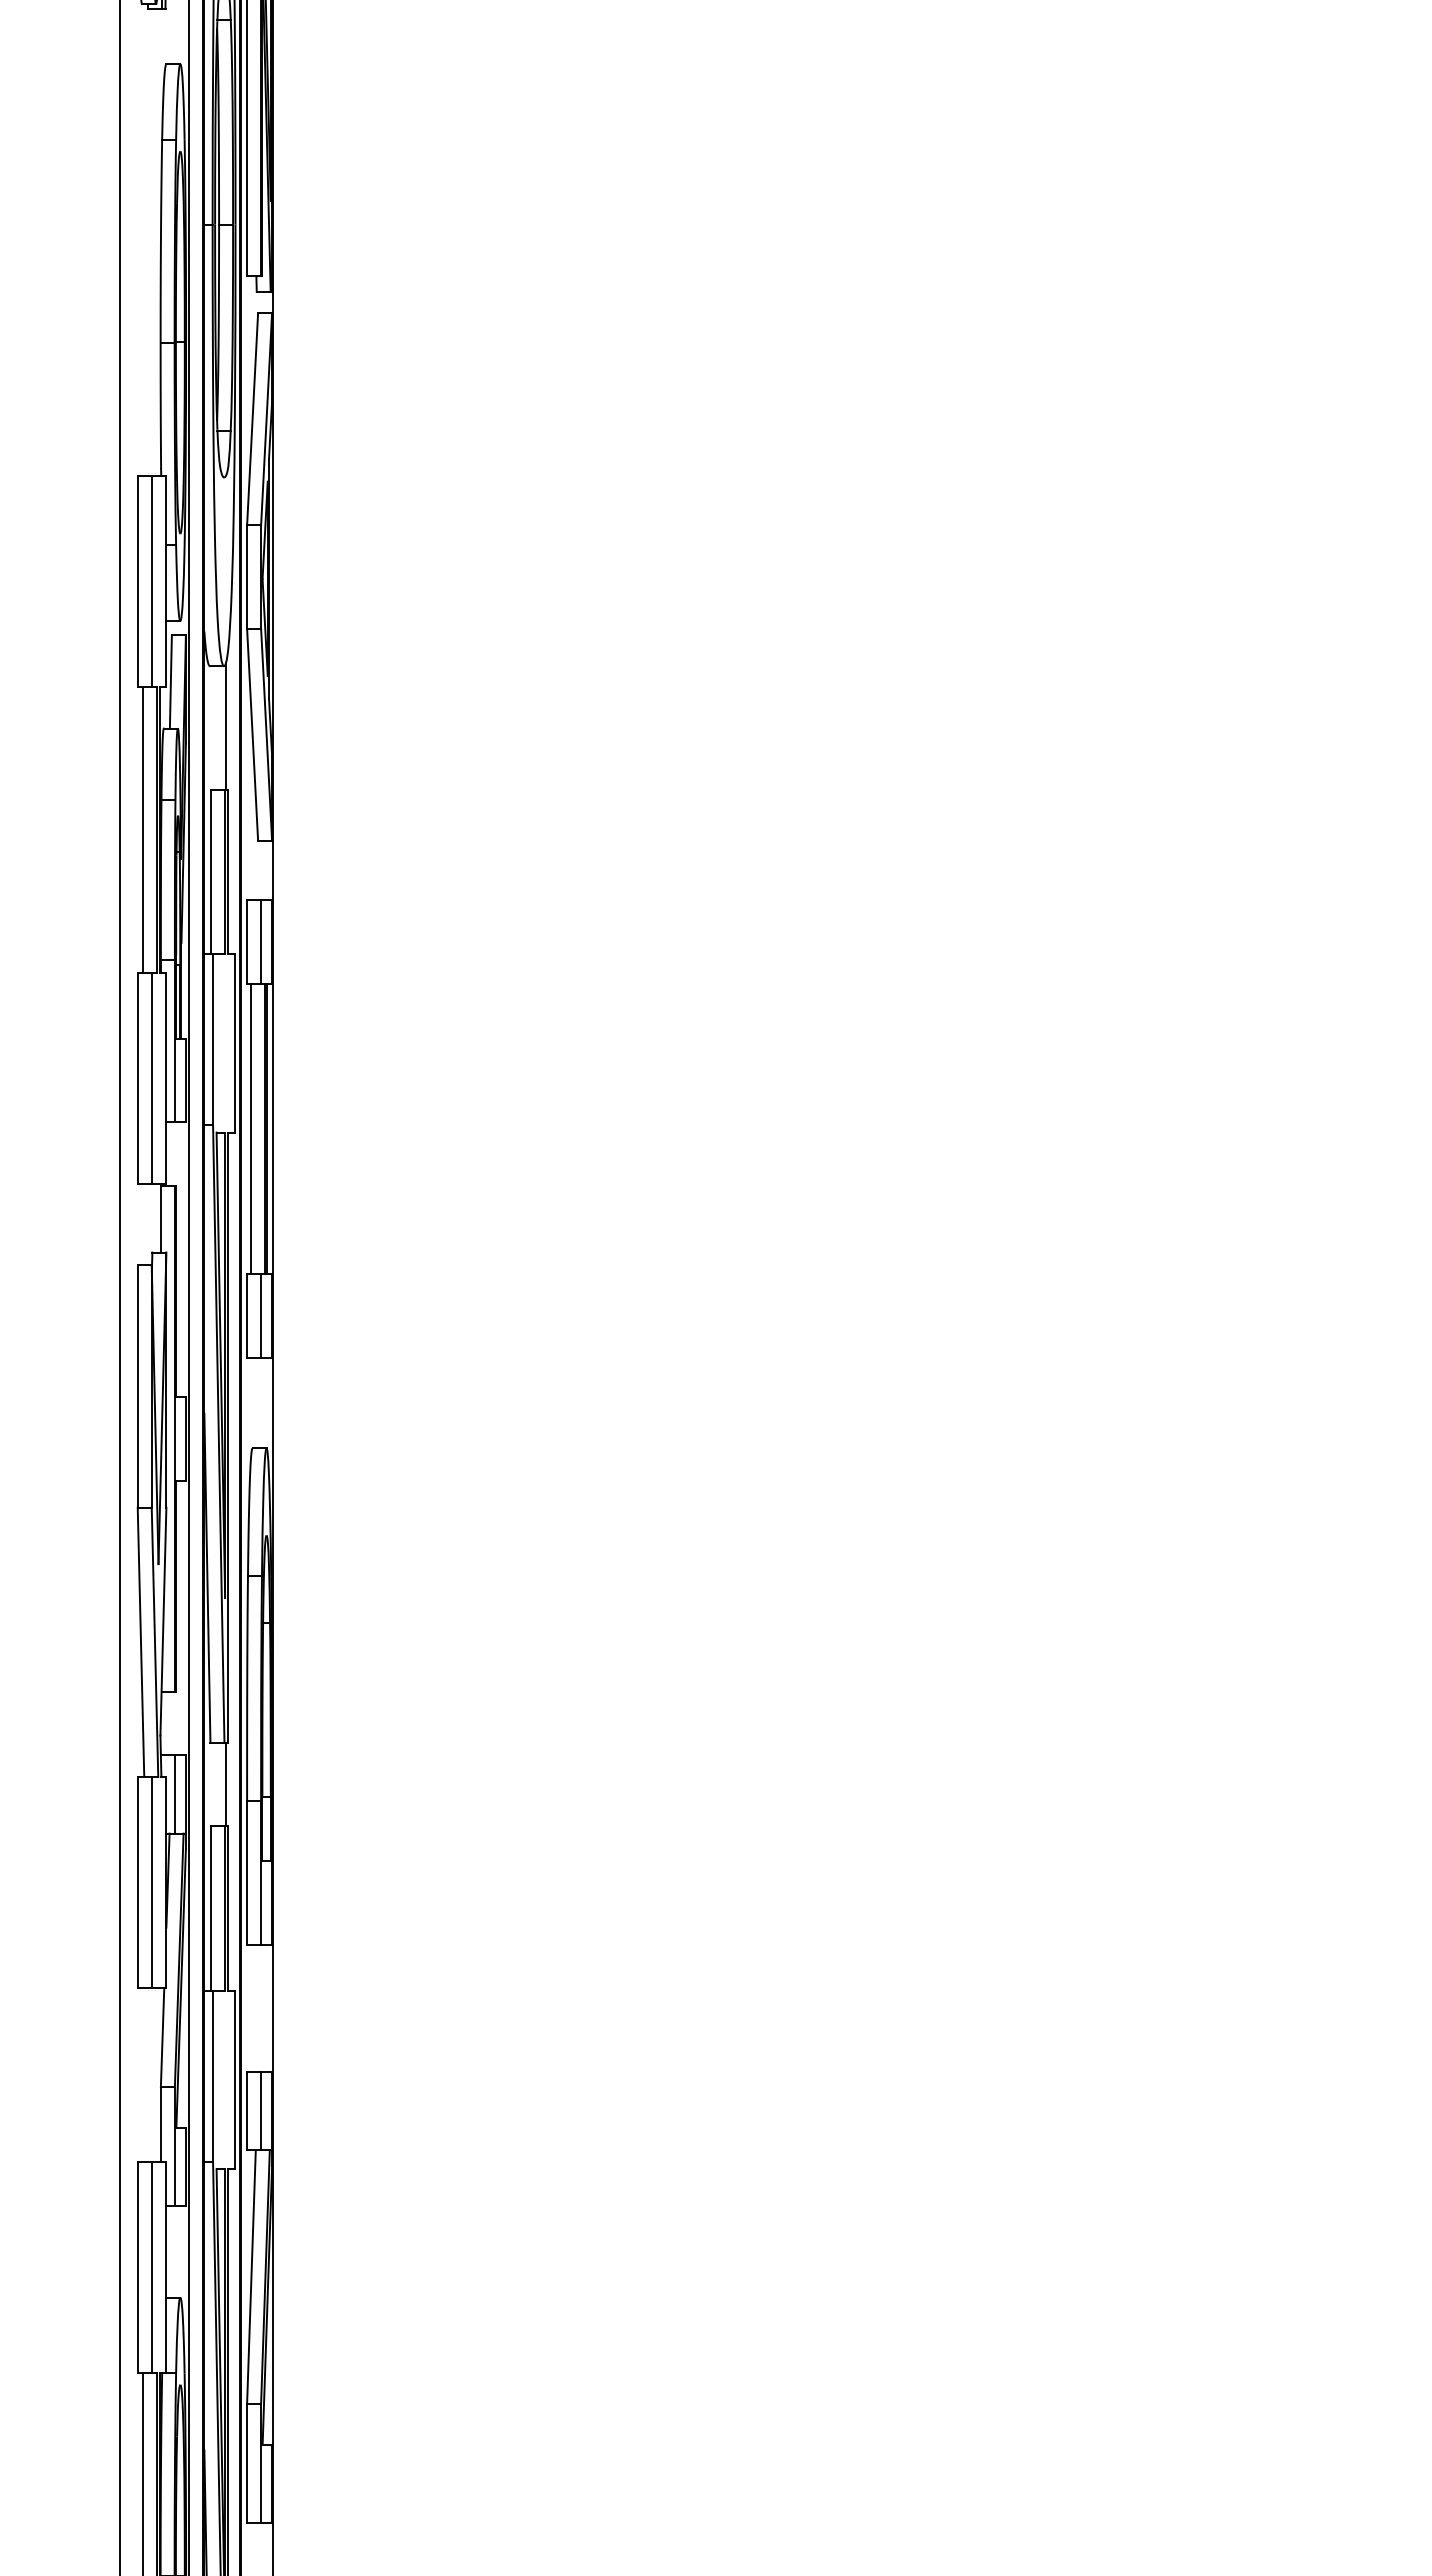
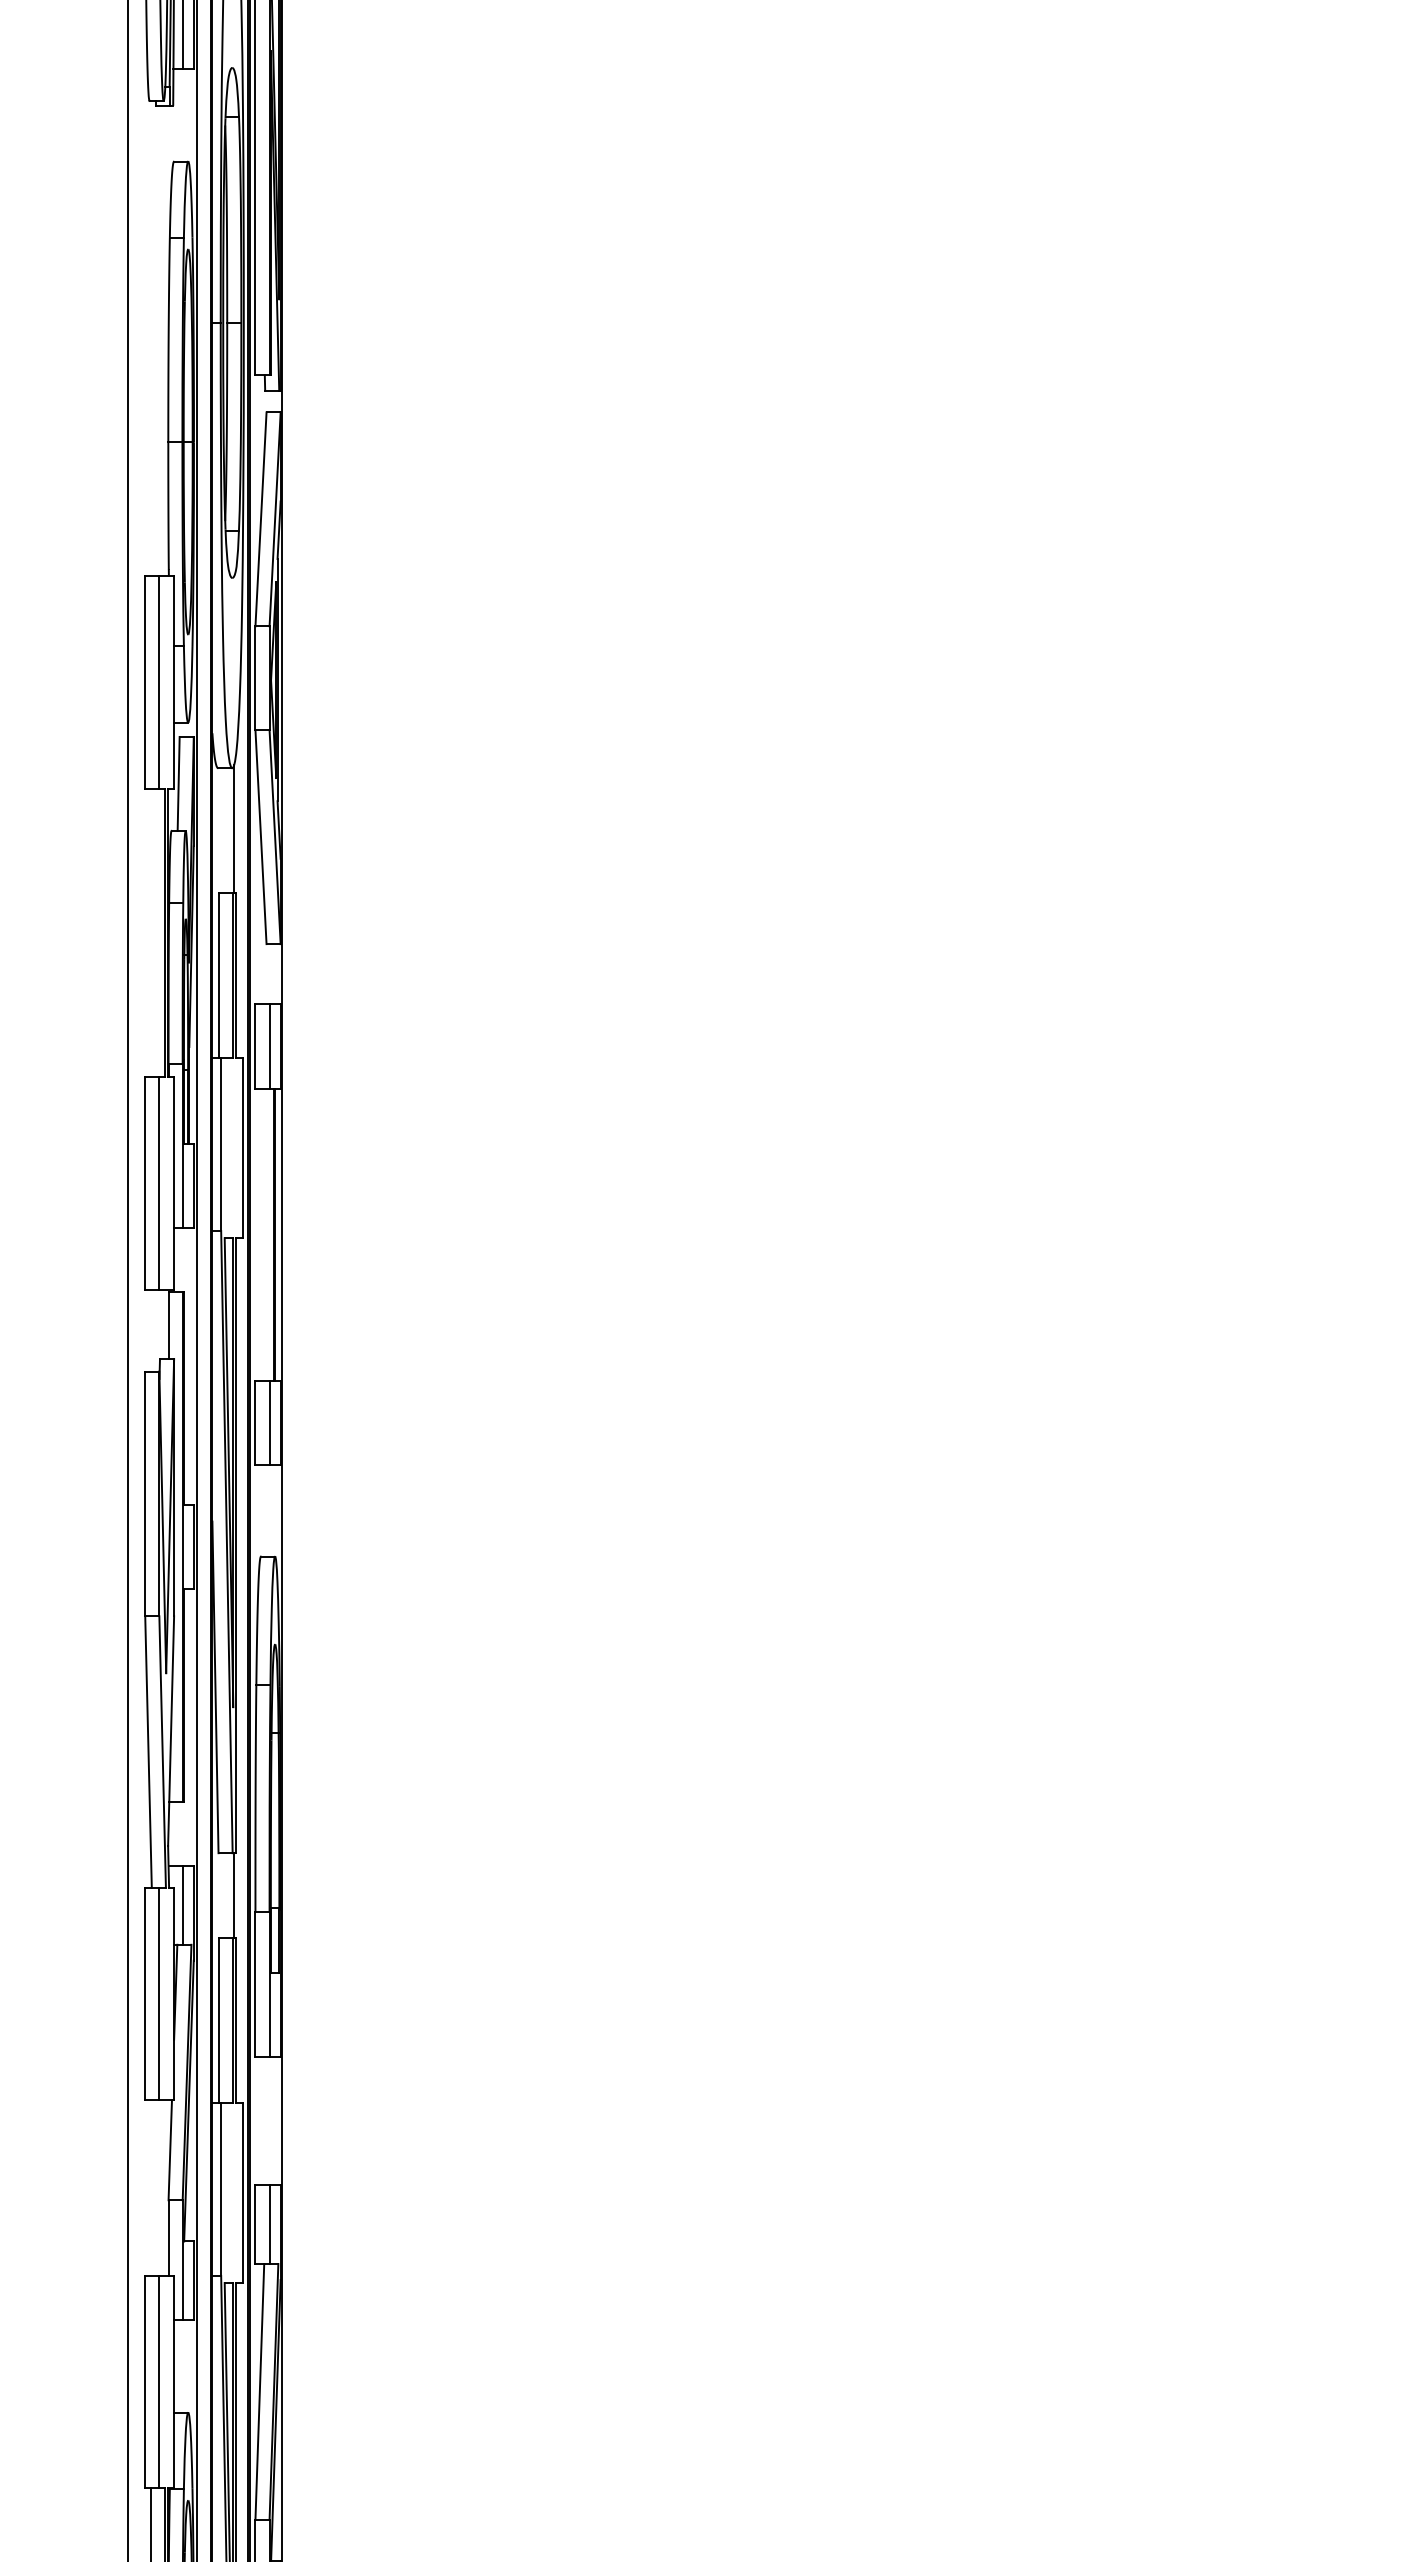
line: (143, 829) -> (151, 932), removed
line: (251, 1128) -> (259, 1234), removed

